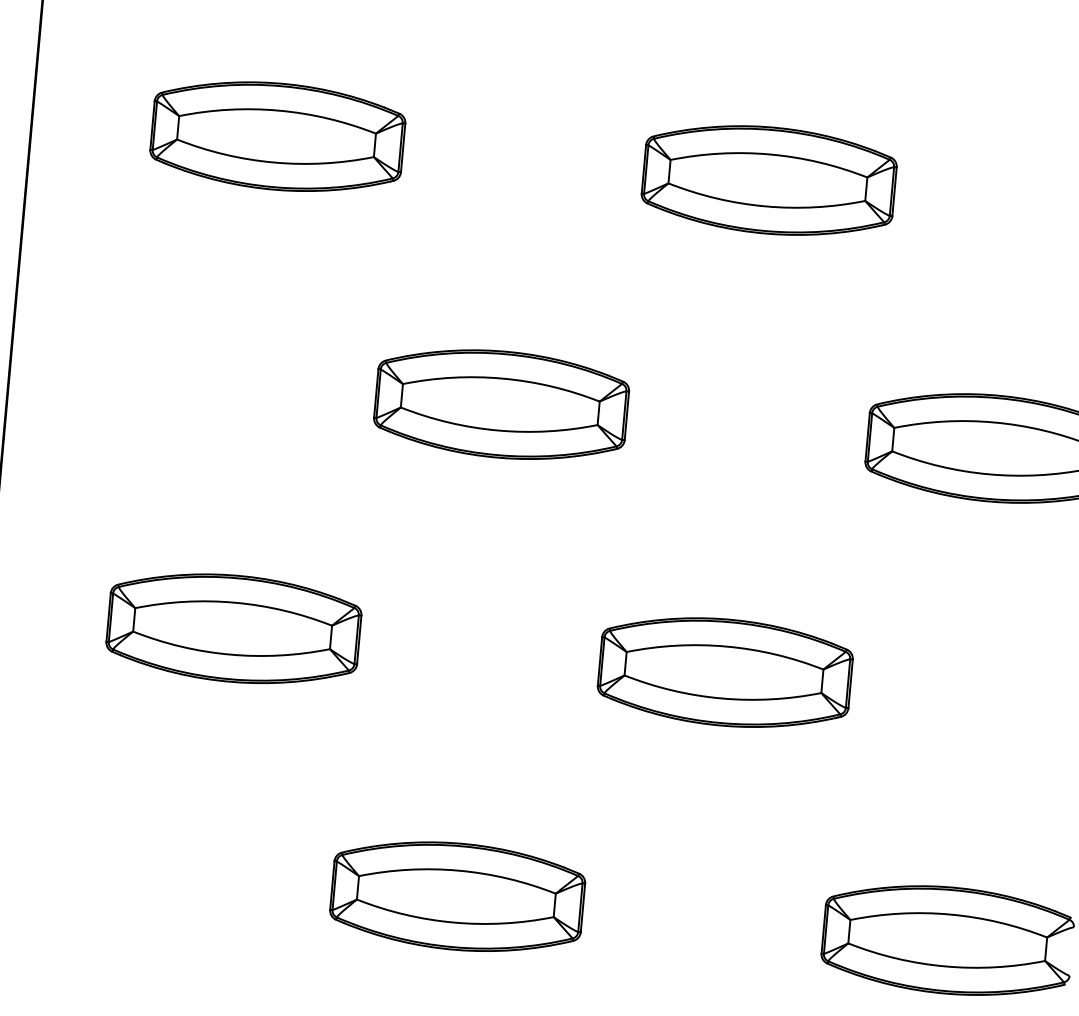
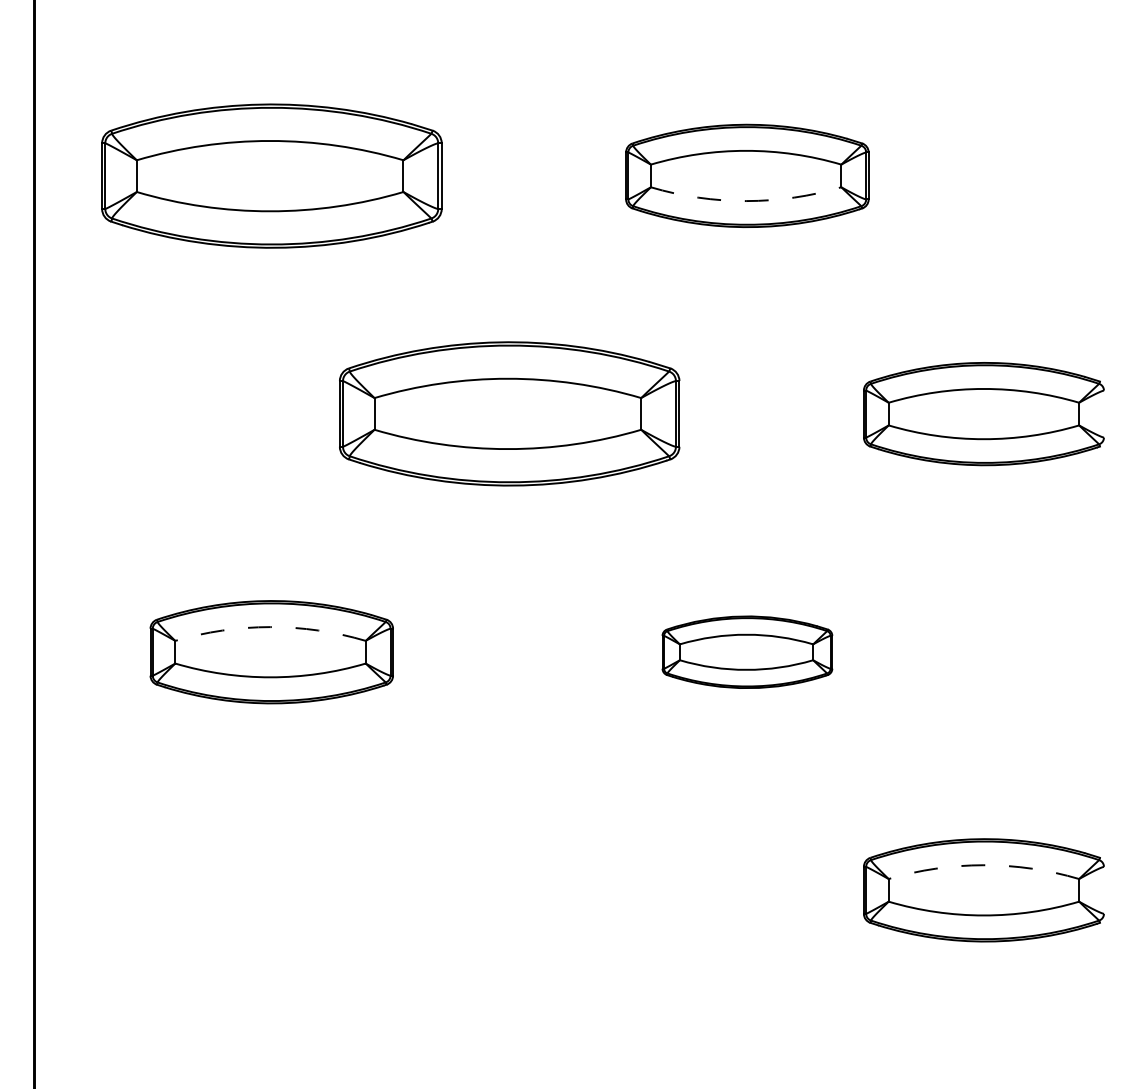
part: (277, 136) -> (271, 175), size x1.4
arc: (765, 206) -> (746, 201), solid -> dashed
part: (501, 405) -> (509, 414), size x1.4
arc: (234, 603) -> (270, 627), solid -> dashed
part: (725, 672) -> (747, 652), size x0.7
part: (457, 896) -> (509, 890), removed
arc: (949, 914) -> (983, 865), solid -> dashed

